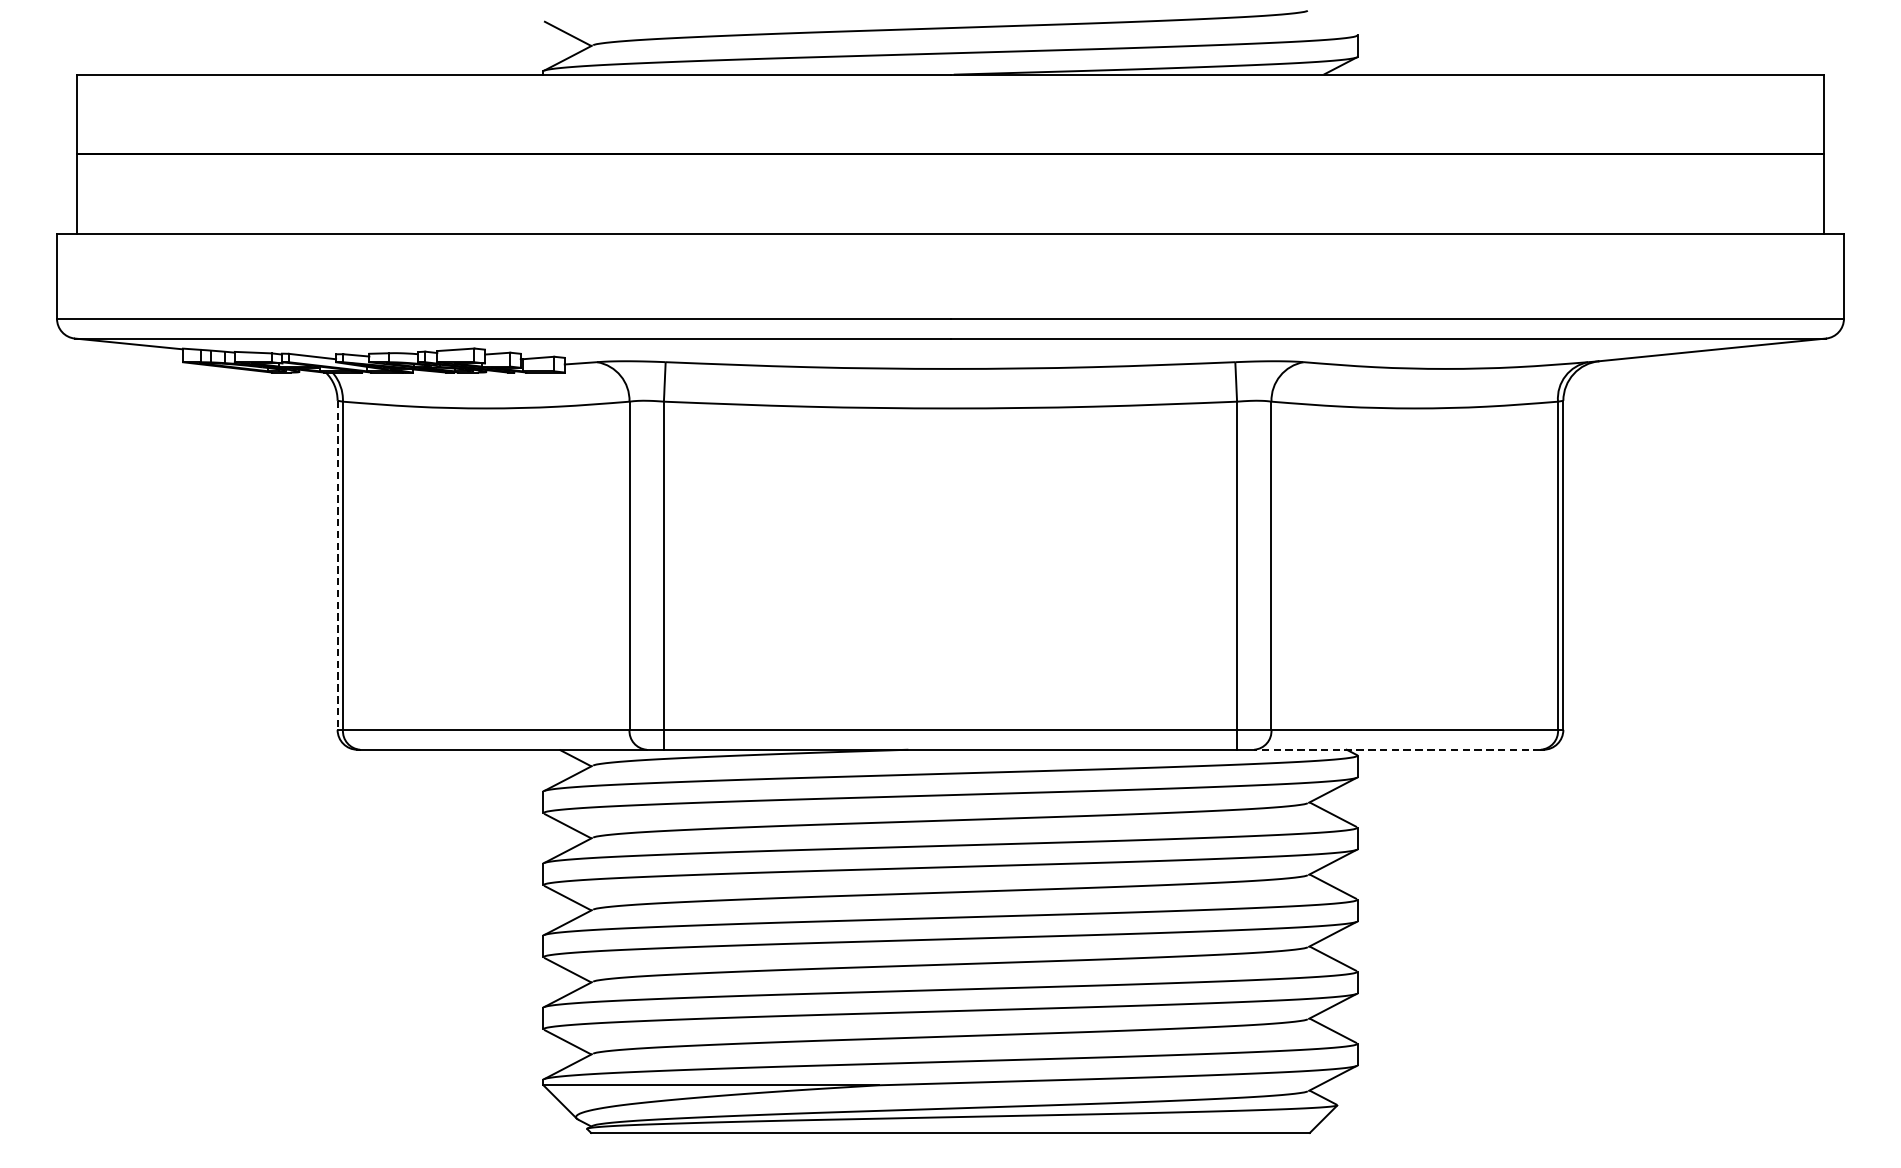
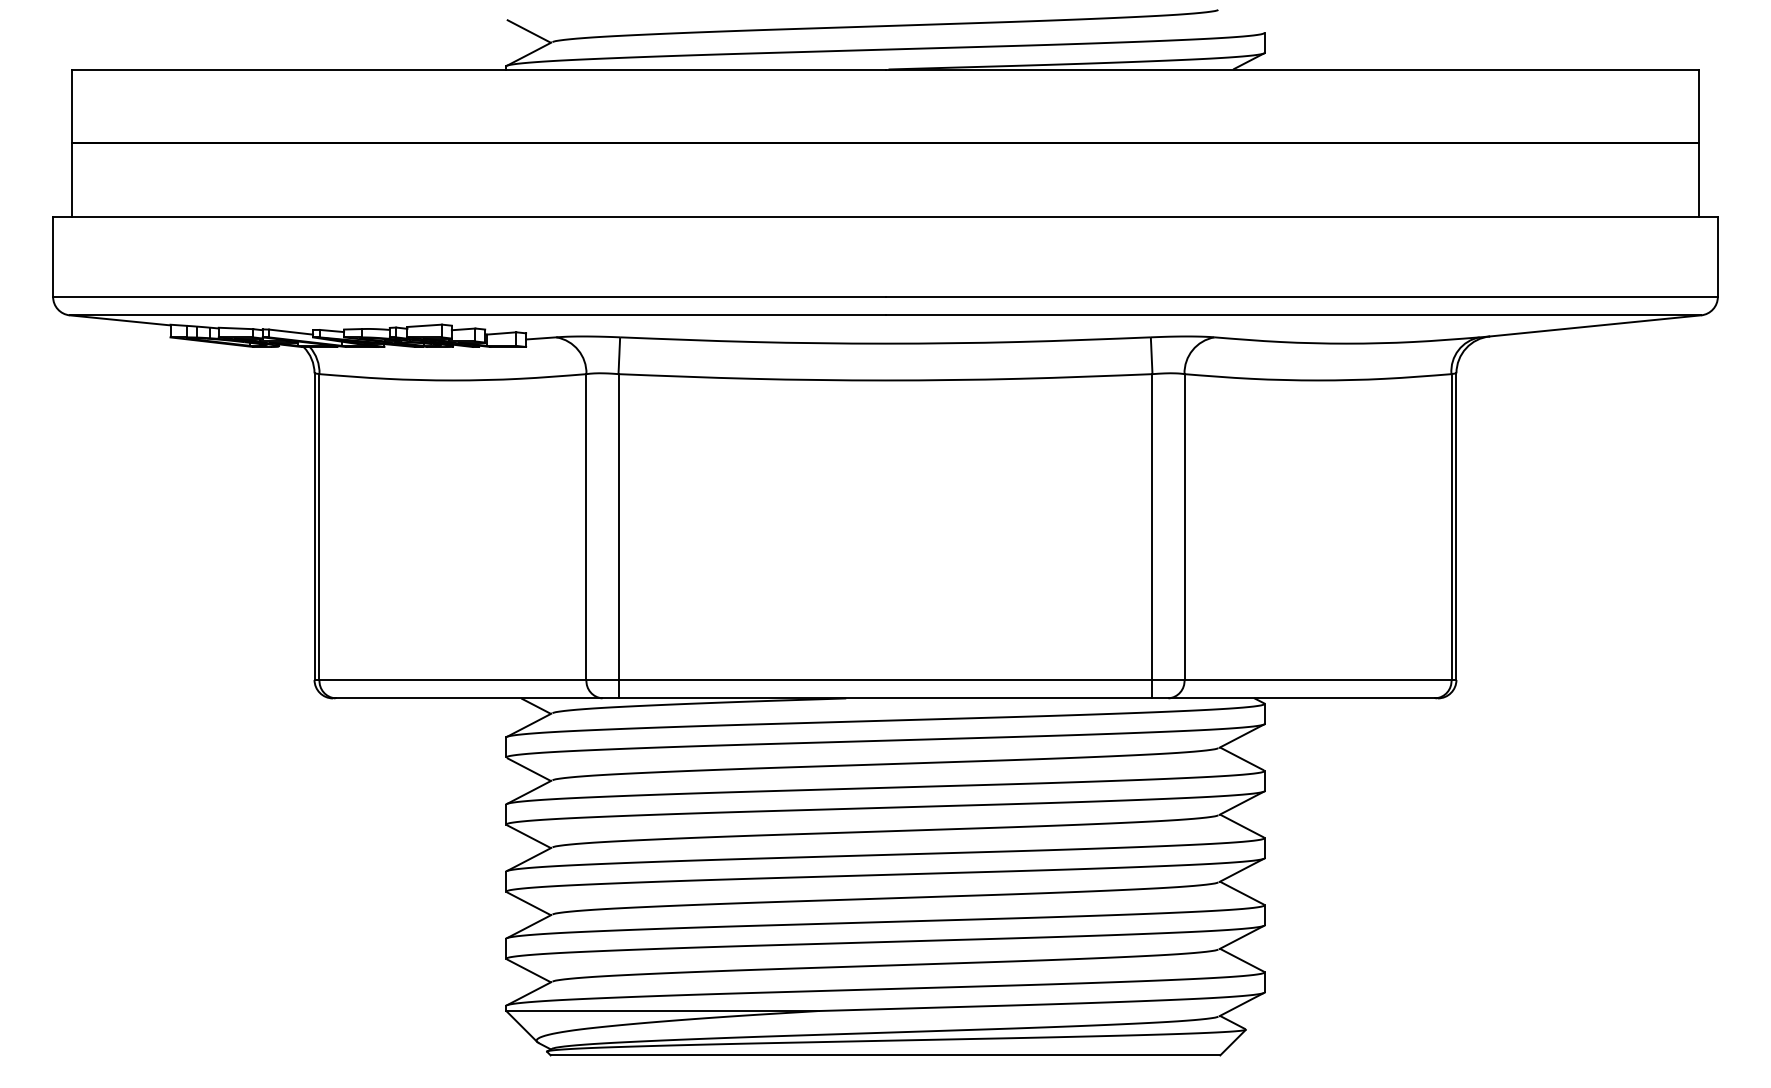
line: (337, 566) -> (314, 527), dashed -> solid
line: (1397, 749) -> (1301, 698), dashed -> solid

